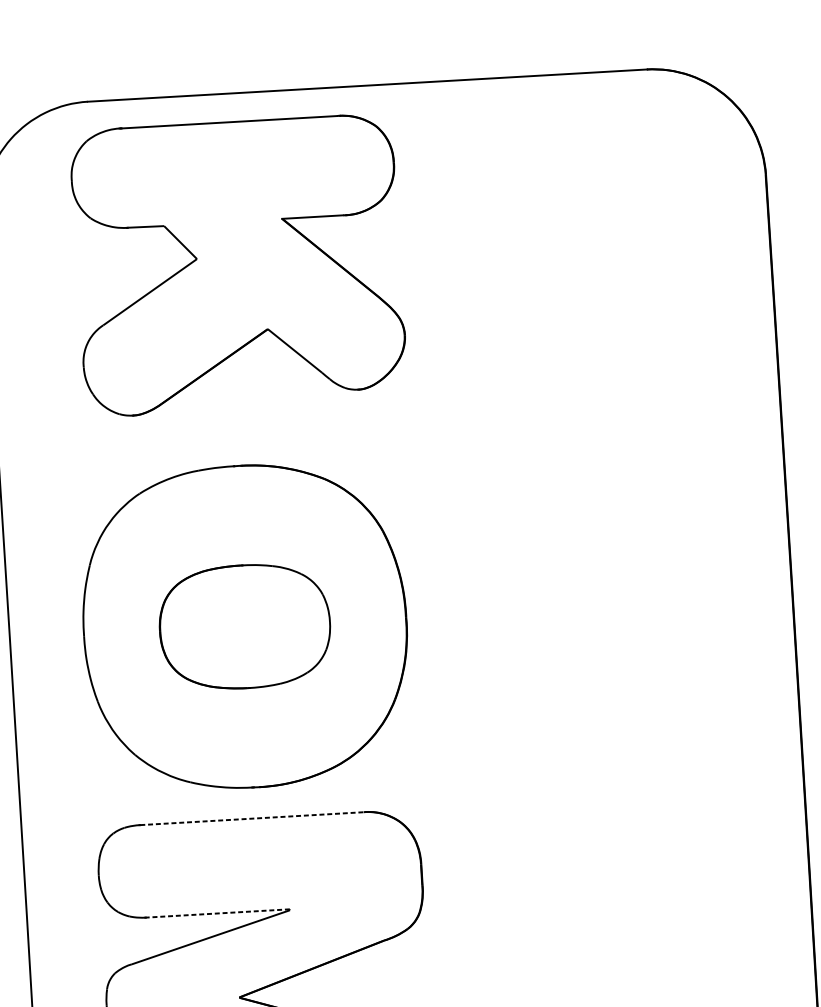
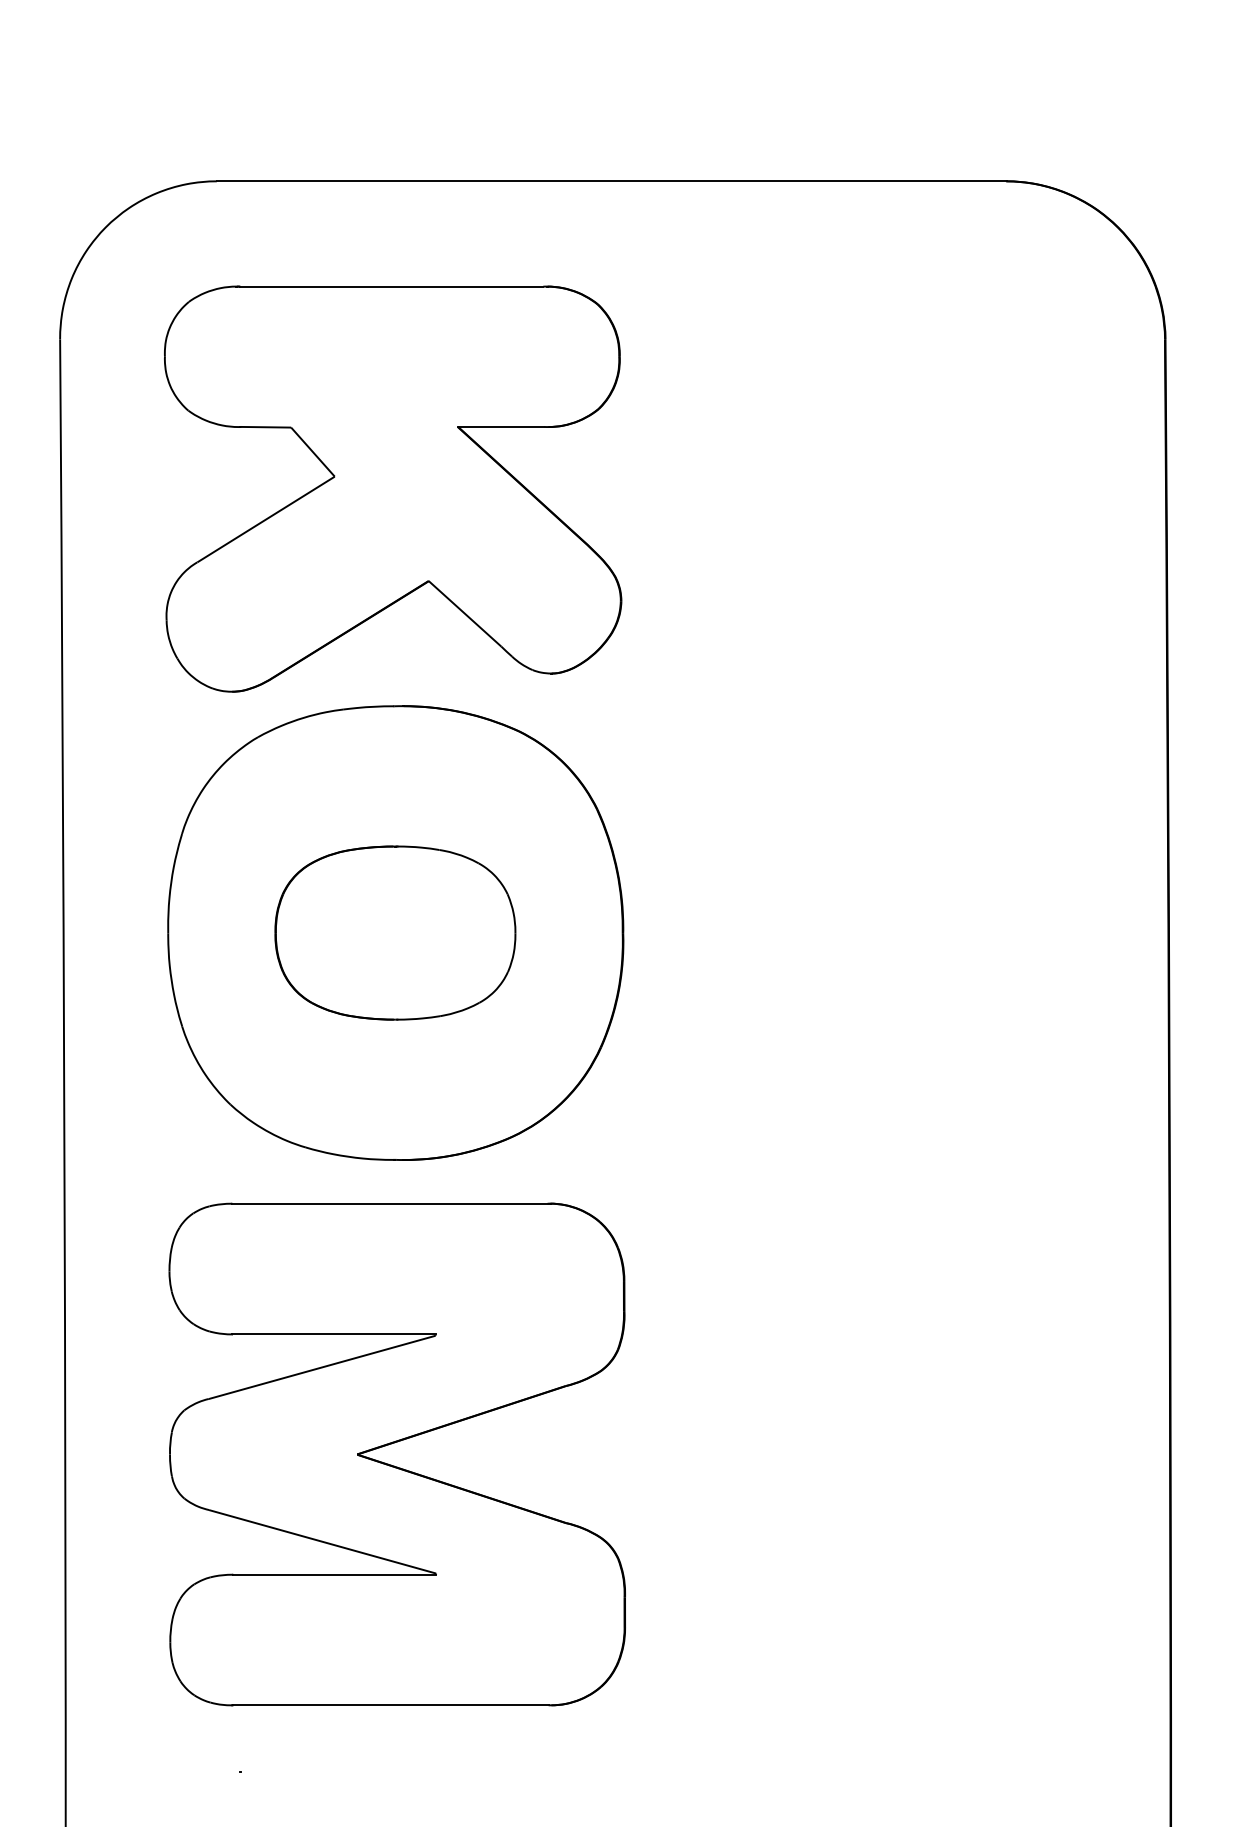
part: (239, 265) -> (393, 488), moved
line: (251, 818) -> (389, 1203), dashed -> solid
line: (218, 913) -> (334, 1334), dashed -> solid

